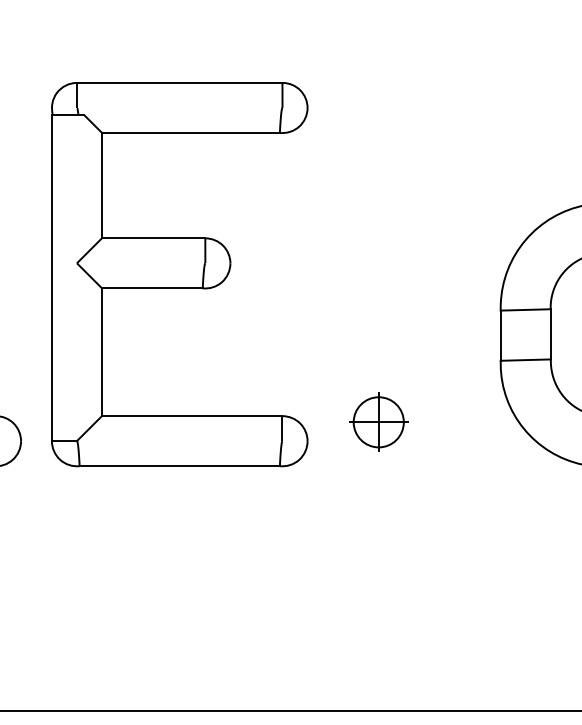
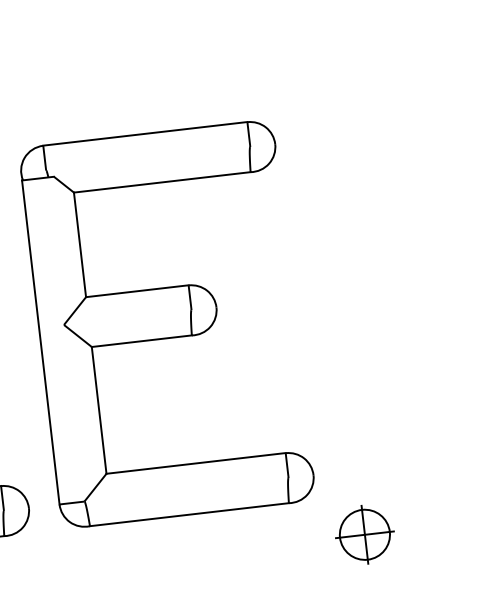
part: (378, 421) -> (364, 534), moved

